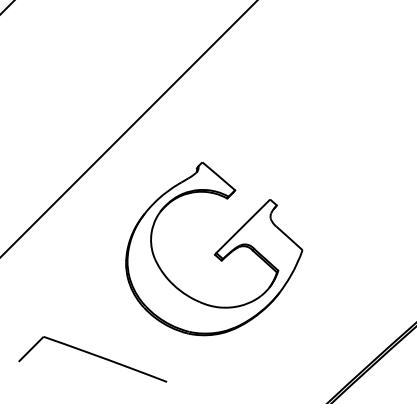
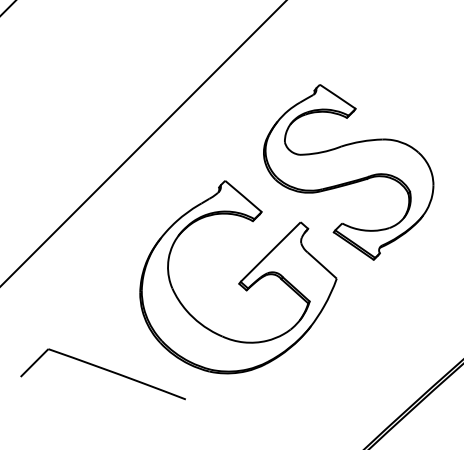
part: (313, 154) -> (348, 172), added
part: (92, 359) -> (102, 374), moved

